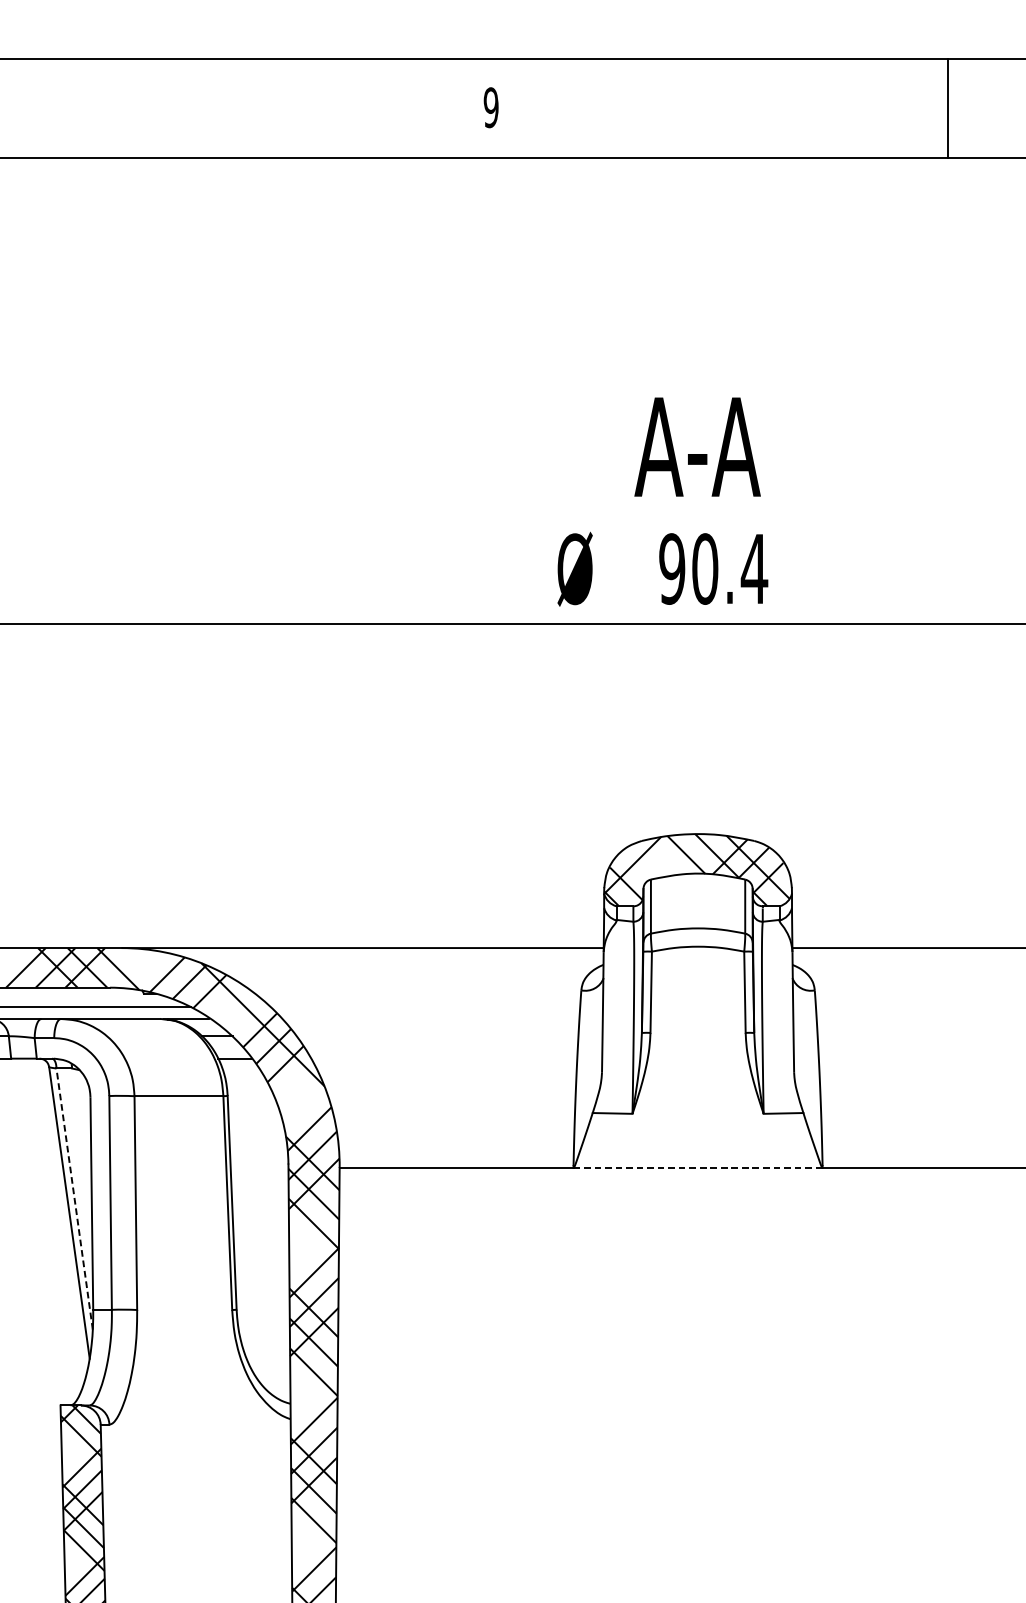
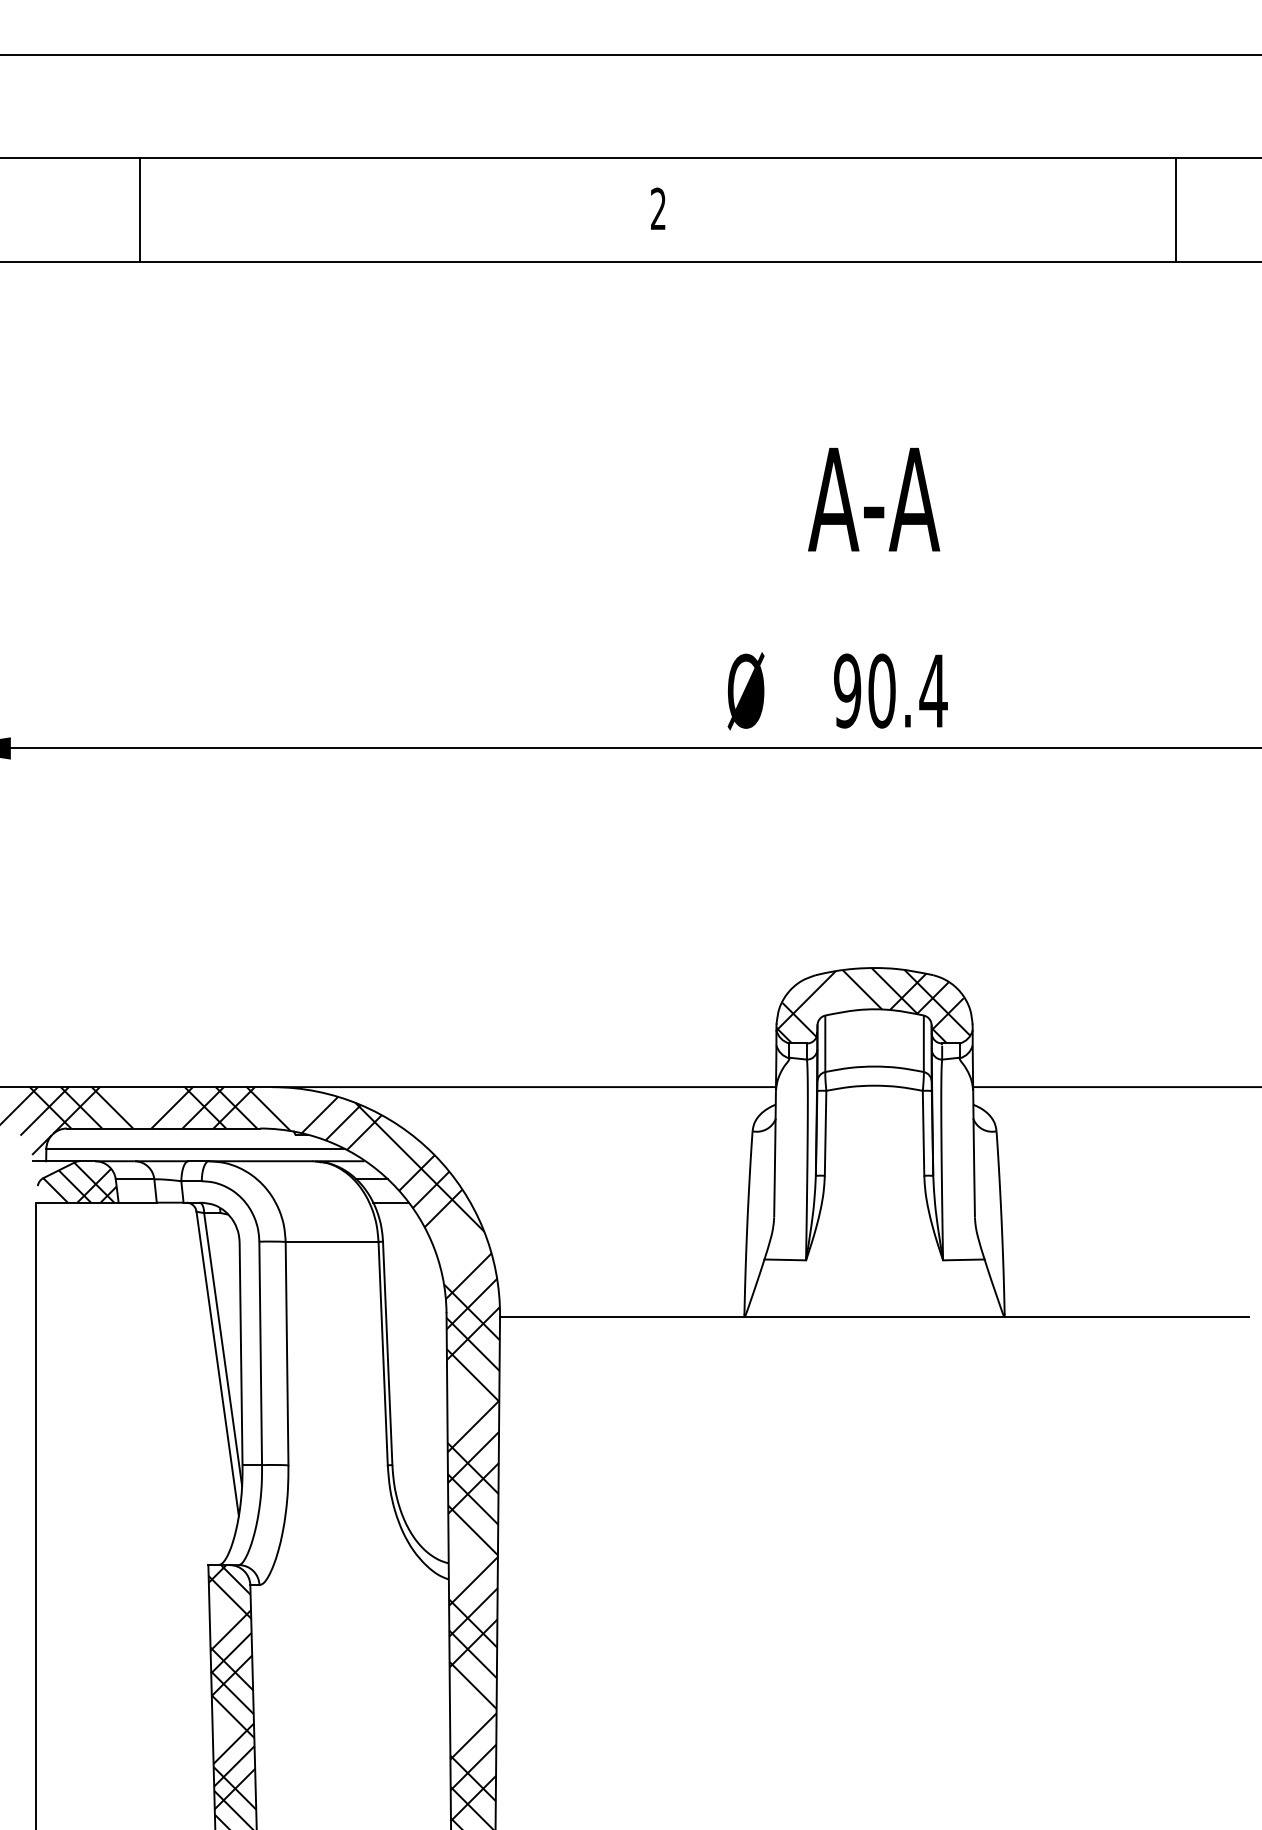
text: (491, 107) -> (658, 208), 9 -> 2
line: (947, 109) -> (1175, 210), moved
text: (698, 446) -> (874, 499), moved
line: (698, 1167) -> (875, 1316), dashed -> solid
line: (75, 1199) -> (223, 1349), dashed -> solid

